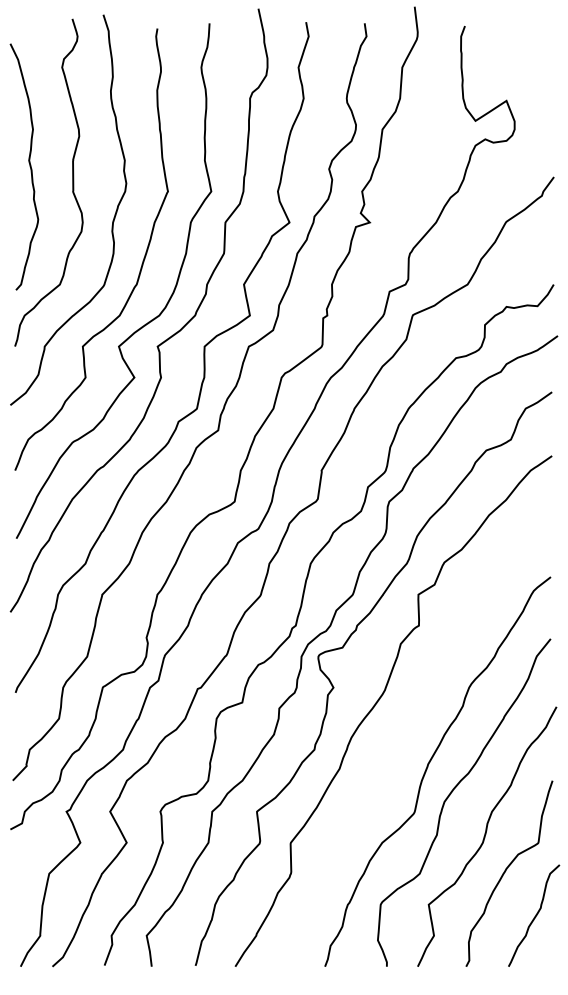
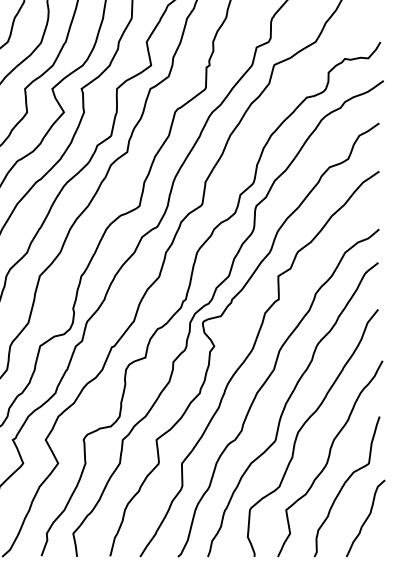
curve: (401, 736) -> (265, 383), added

